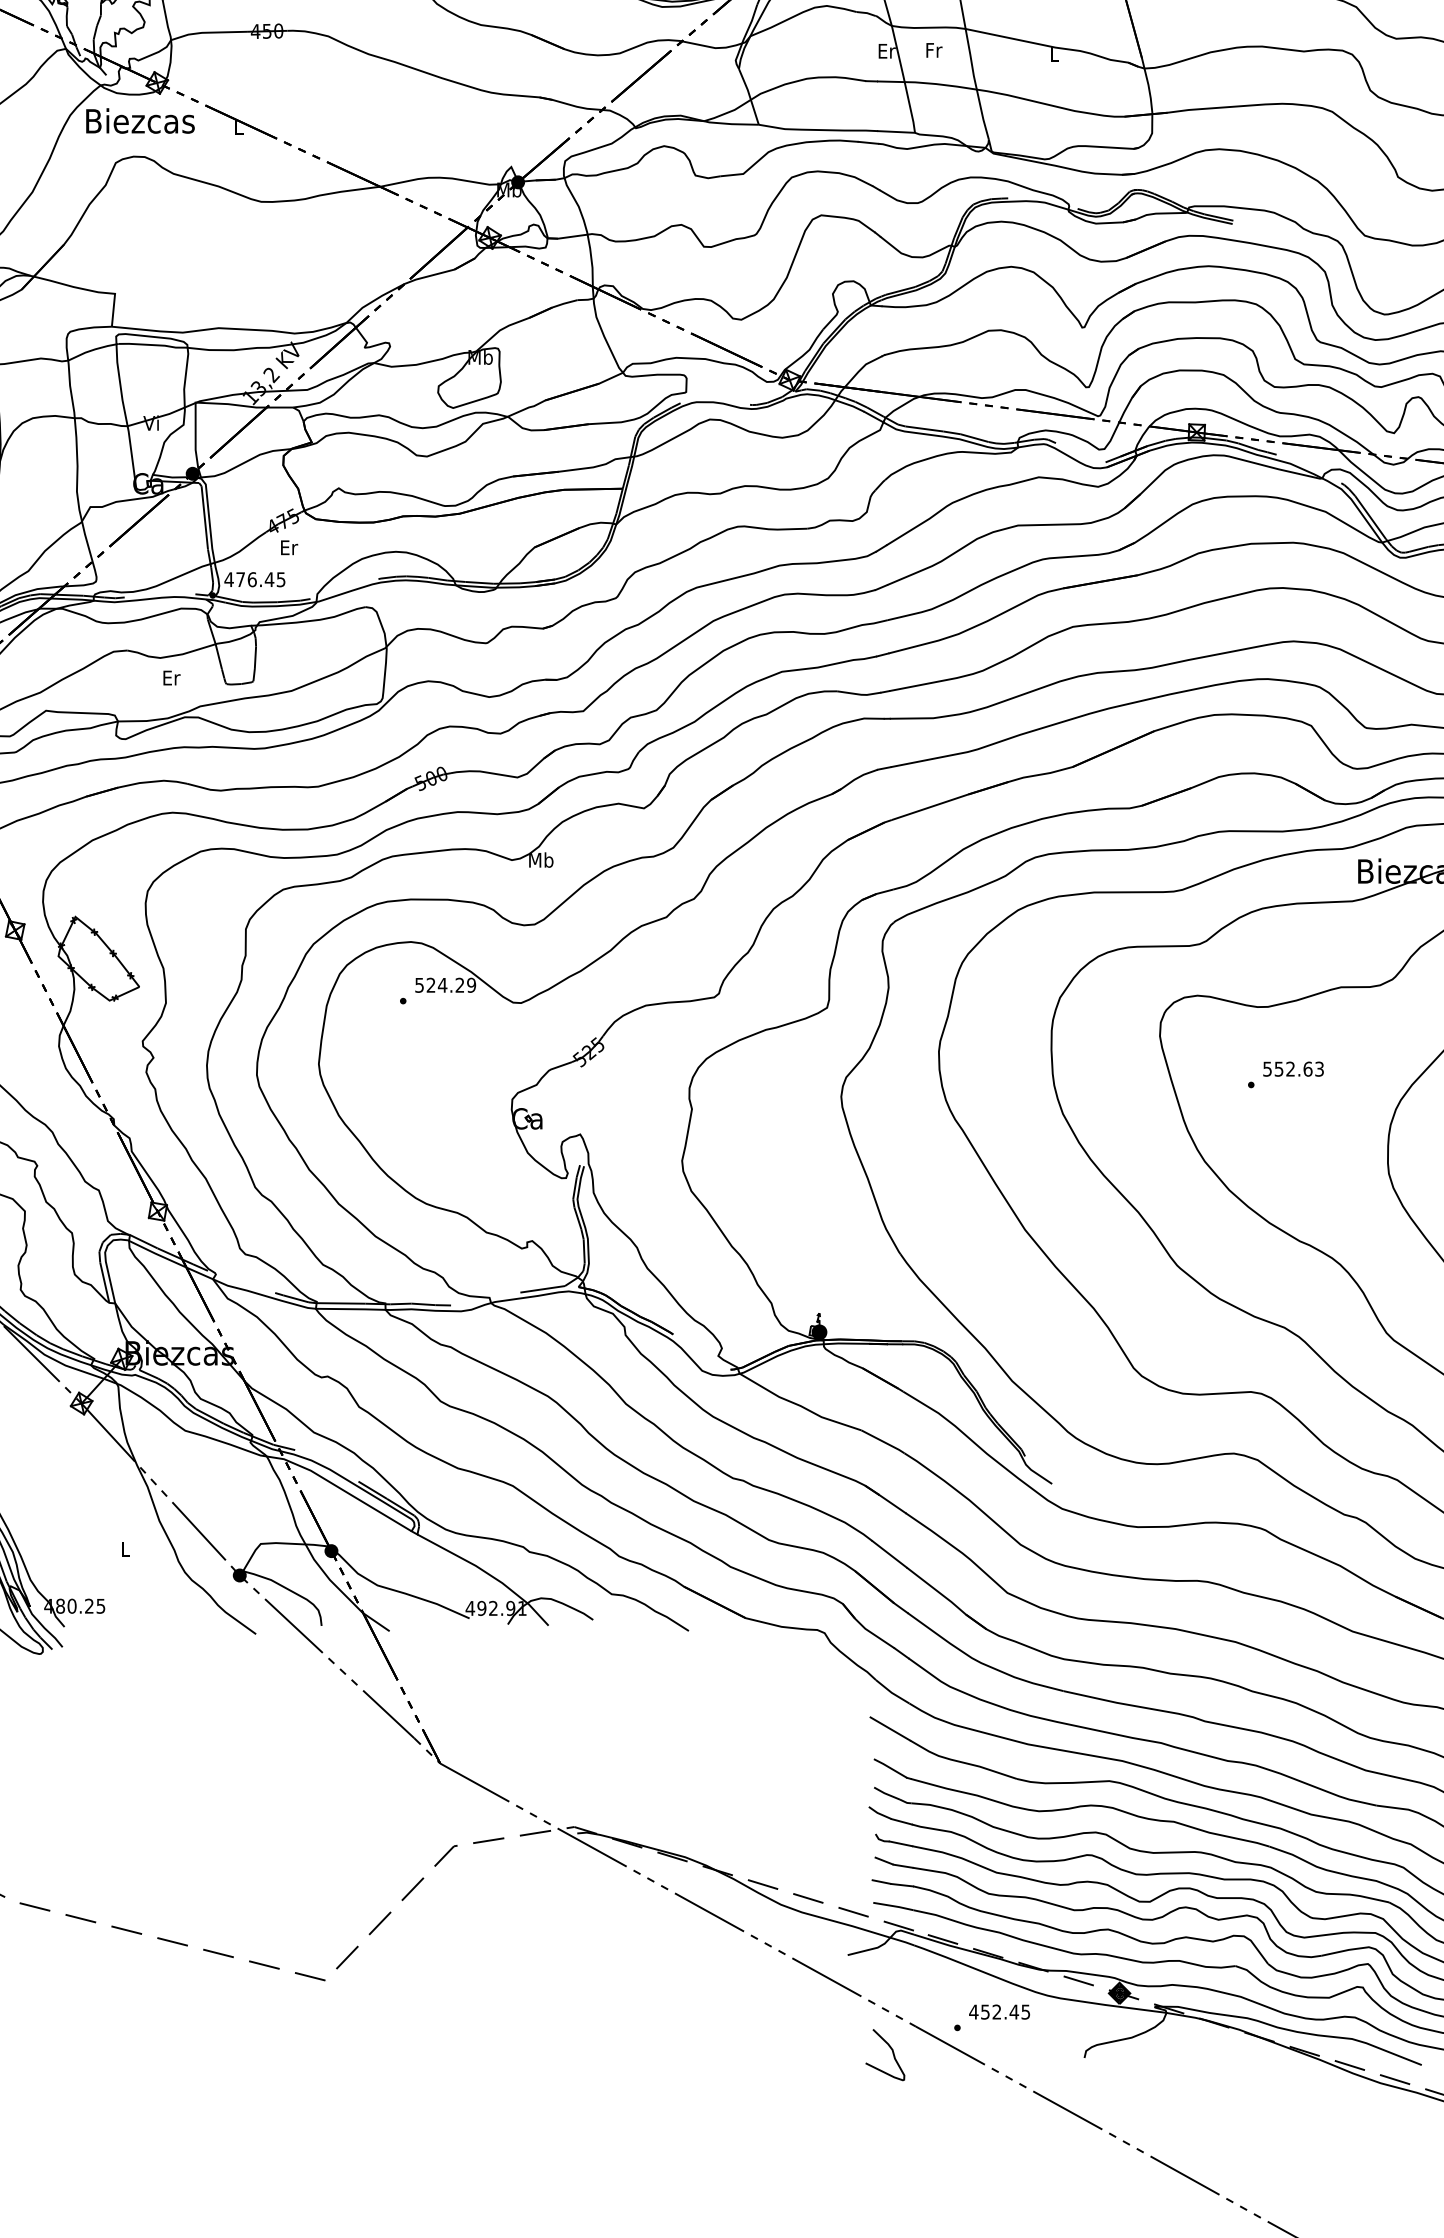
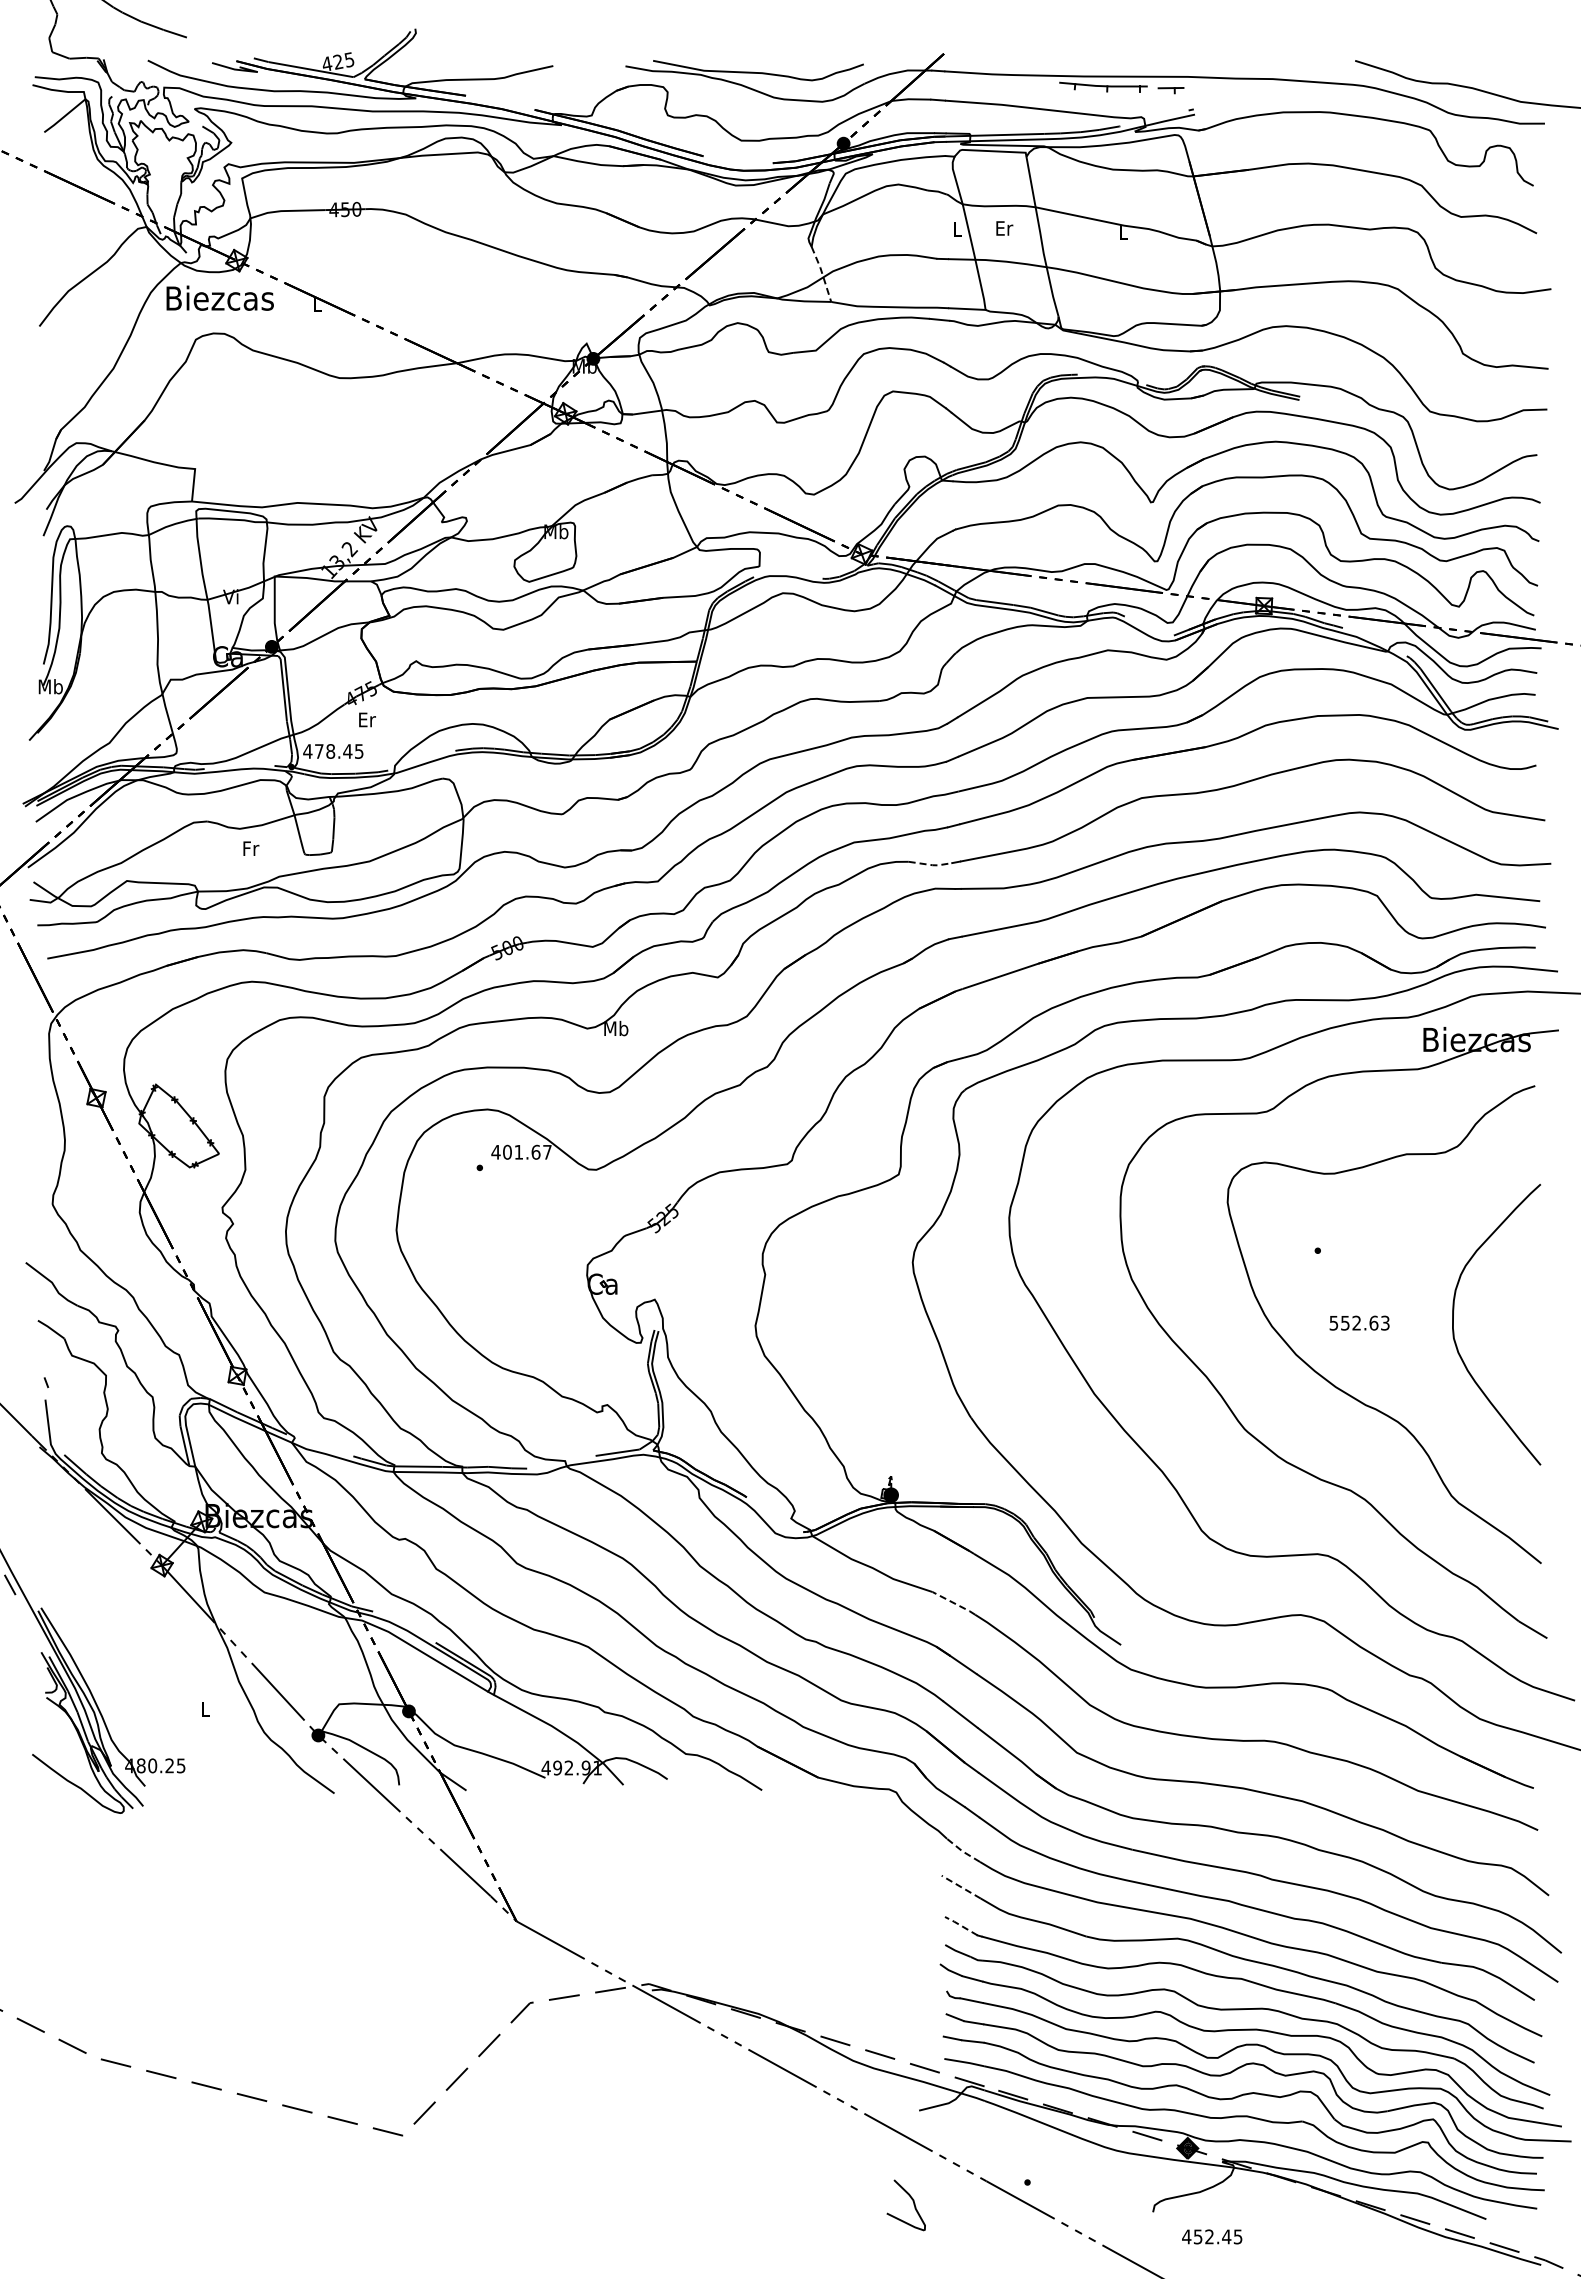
text: (934, 50) -> (1004, 228), Fr -> Er
text: (886, 51) -> (957, 229), Er -> L
line: (749, 96) -> (822, 274), solid -> dashed
text: (252, 579) -> (330, 751), 476.45 -> 478.45
text: (172, 677) -> (251, 848), Er -> Fr
line: (860, 695) -> (931, 865), solid -> dashed
text: (445, 984) -> (521, 1151), 524.29 -> 401.67
text: (1293, 1068) -> (1359, 1322), moved
line: (883, 1441) -> (954, 1603), solid -> dashed
line: (891, 1692) -> (962, 1851), solid -> dashed
line: (890, 1729) -> (961, 1887), solid -> dashed
line: (889, 1767) -> (960, 1925), solid -> dashed
text: (999, 2011) -> (1212, 2236), moved
curve: (892, 2055) -> (913, 2205), moved

